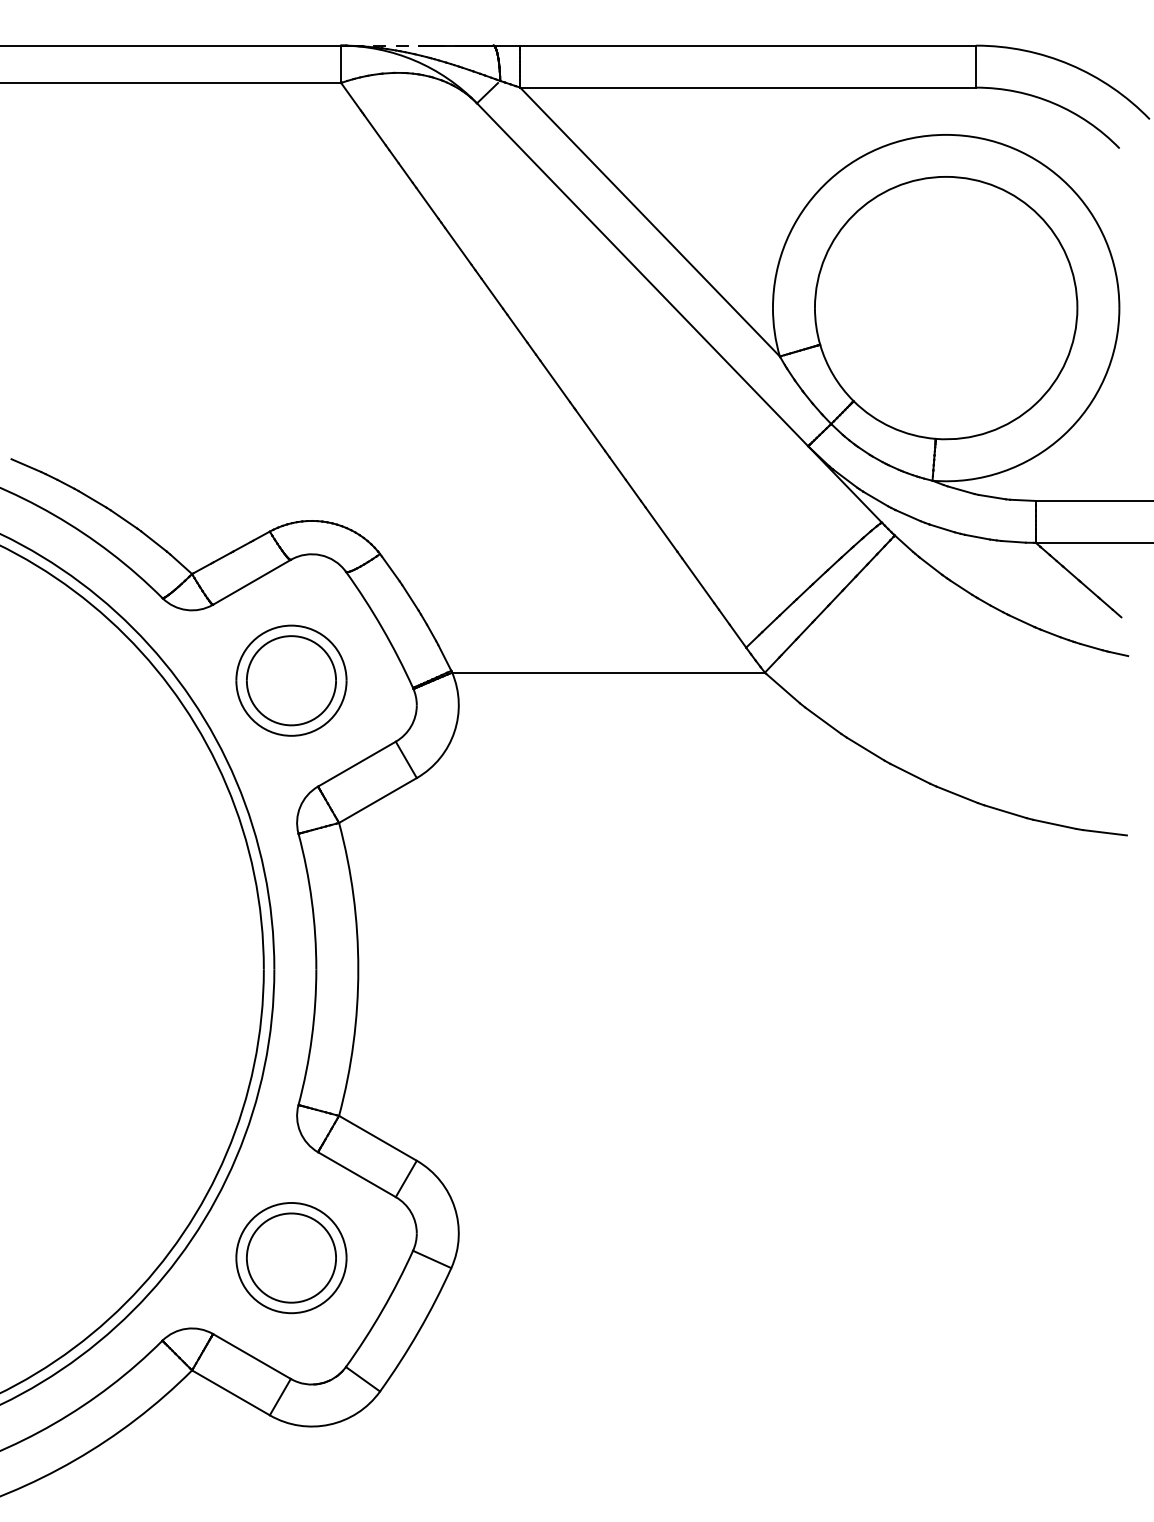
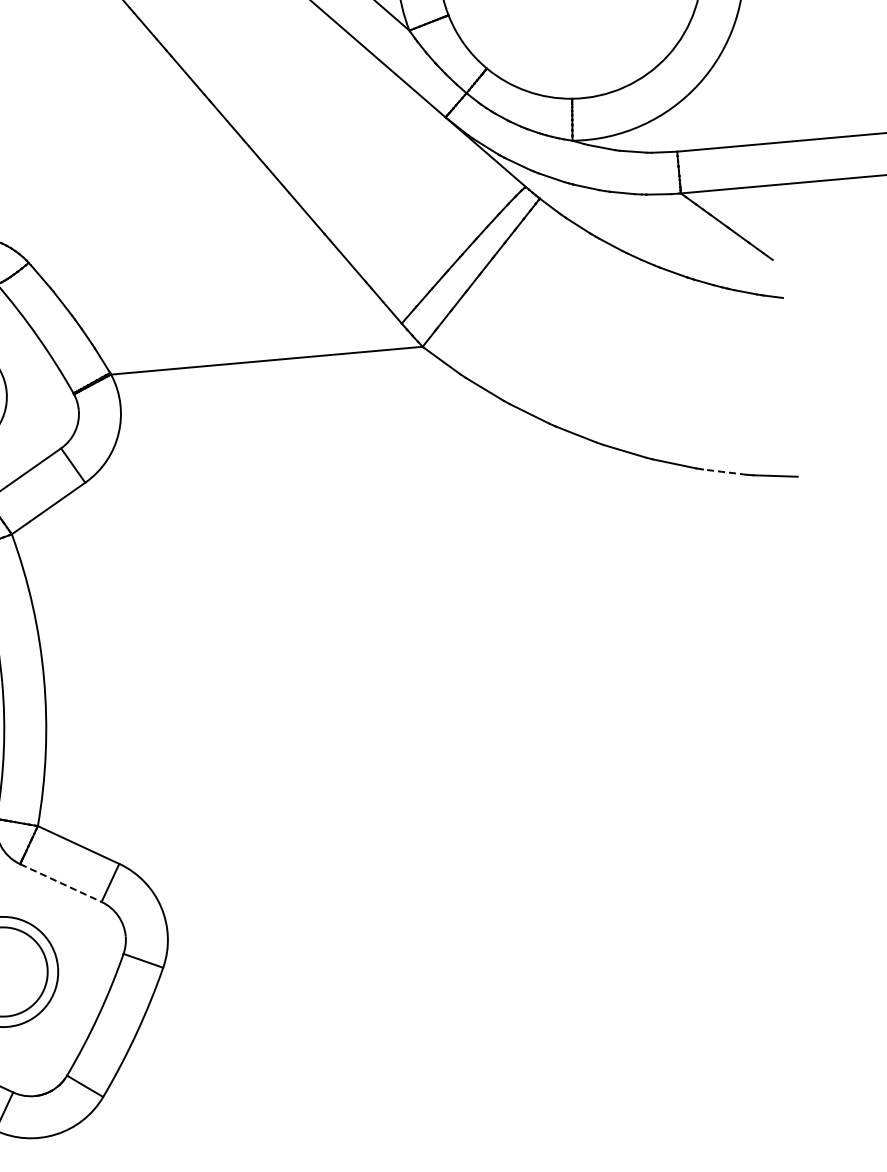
line: (1054, 824) -> (724, 472), solid -> dashed
line: (356, 1174) -> (60, 882), solid -> dashed

